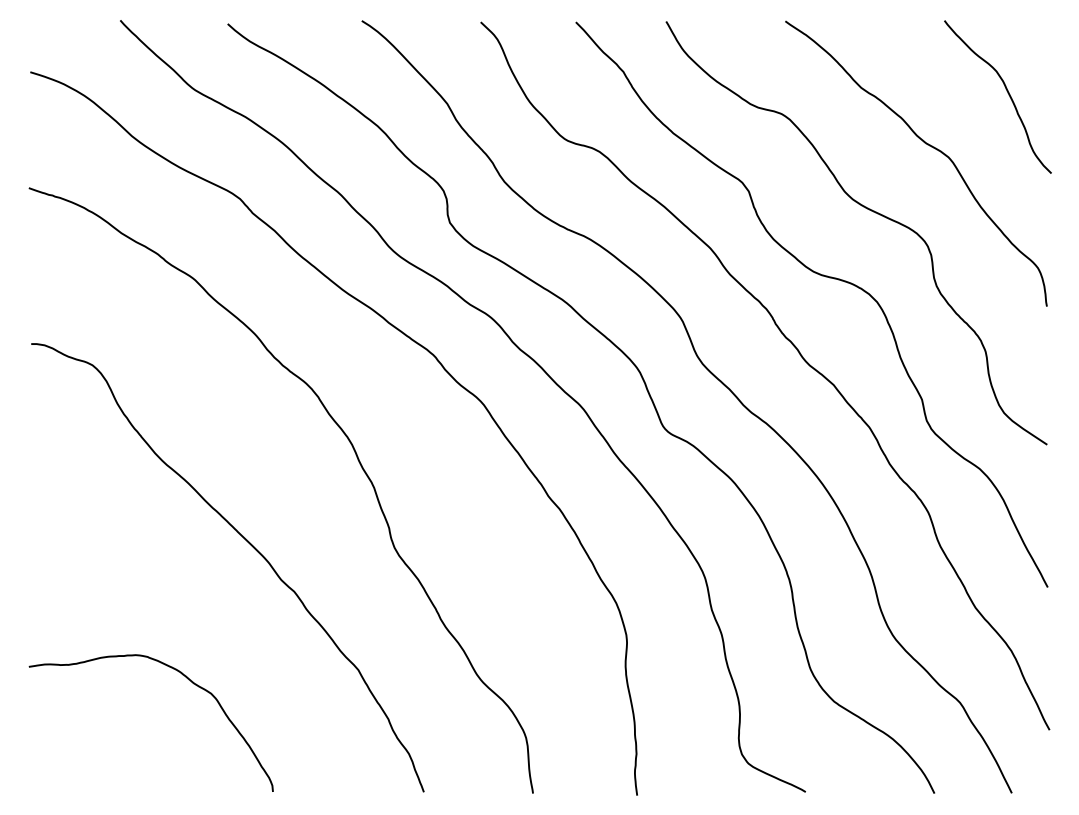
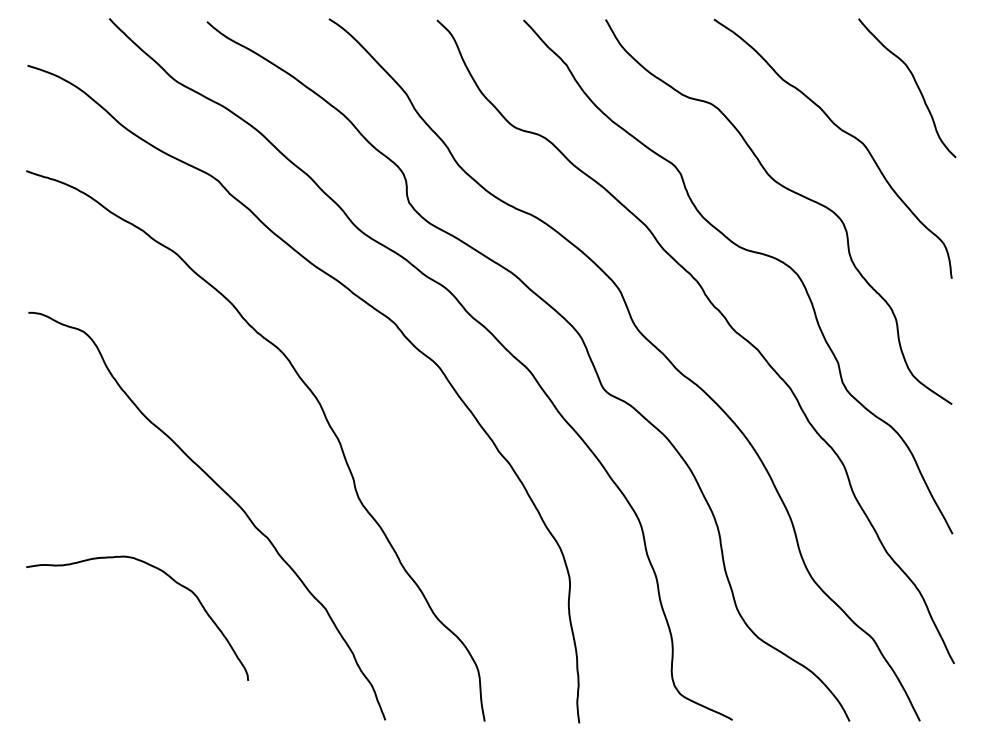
curve: (187, 679) -> (170, 578), moved

